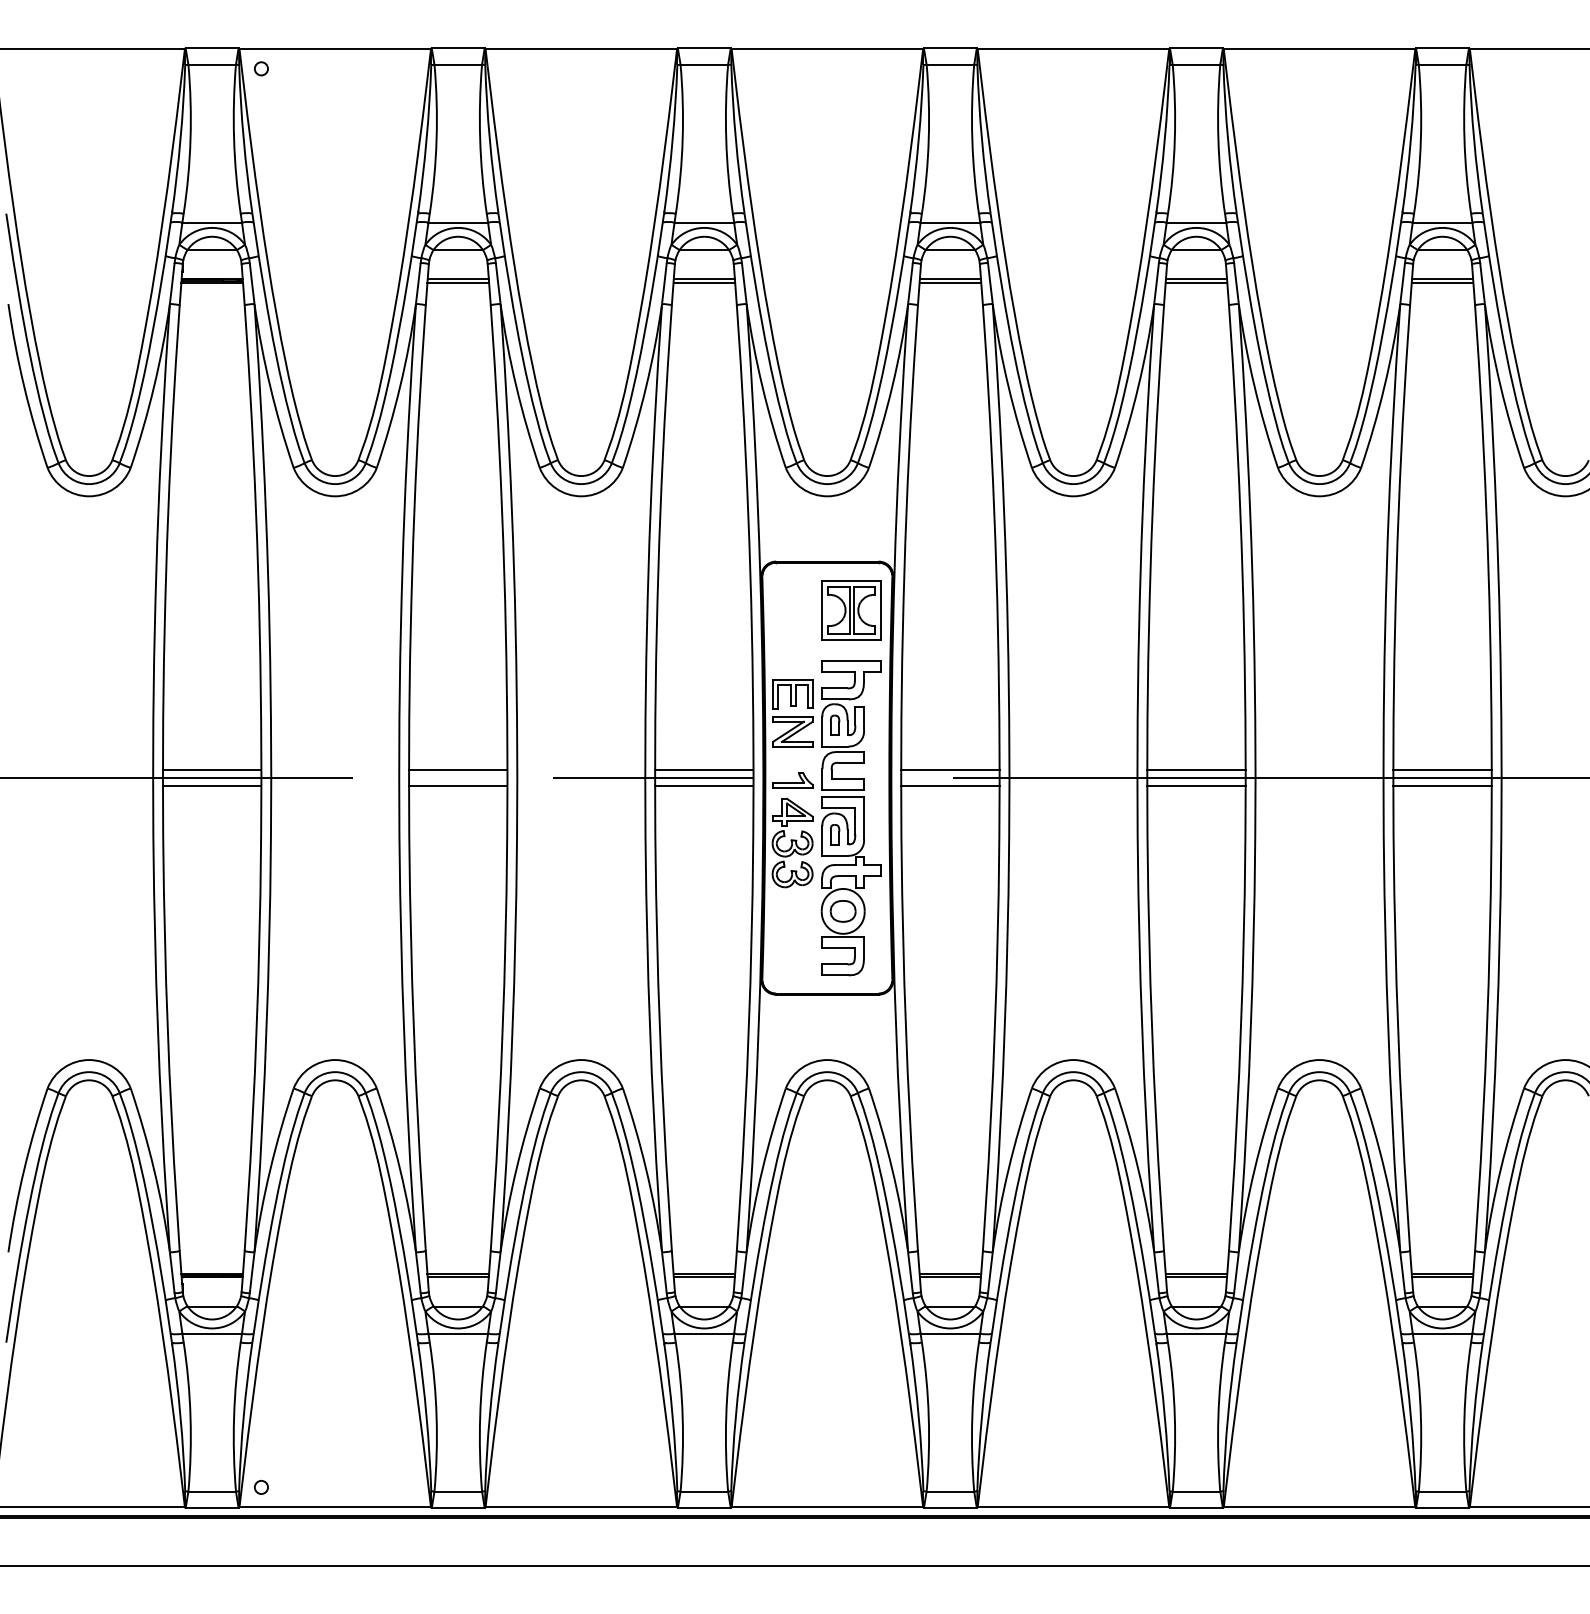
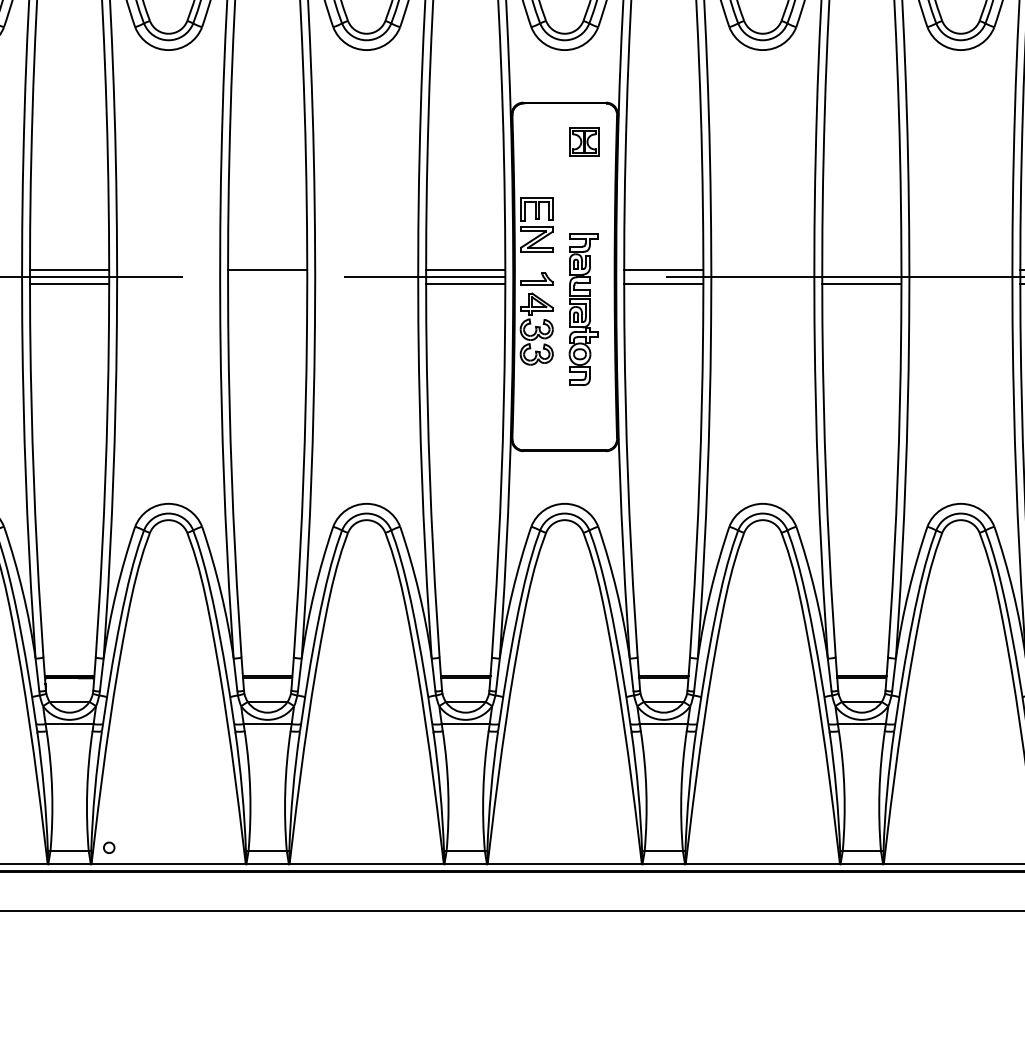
part: (851, 610) -> (584, 142), size x0.6
line: (1196, 769) -> (861, 269), removed
line: (458, 786) -> (267, 283), removed
part: (850, 818) -> (583, 309), size x0.6

